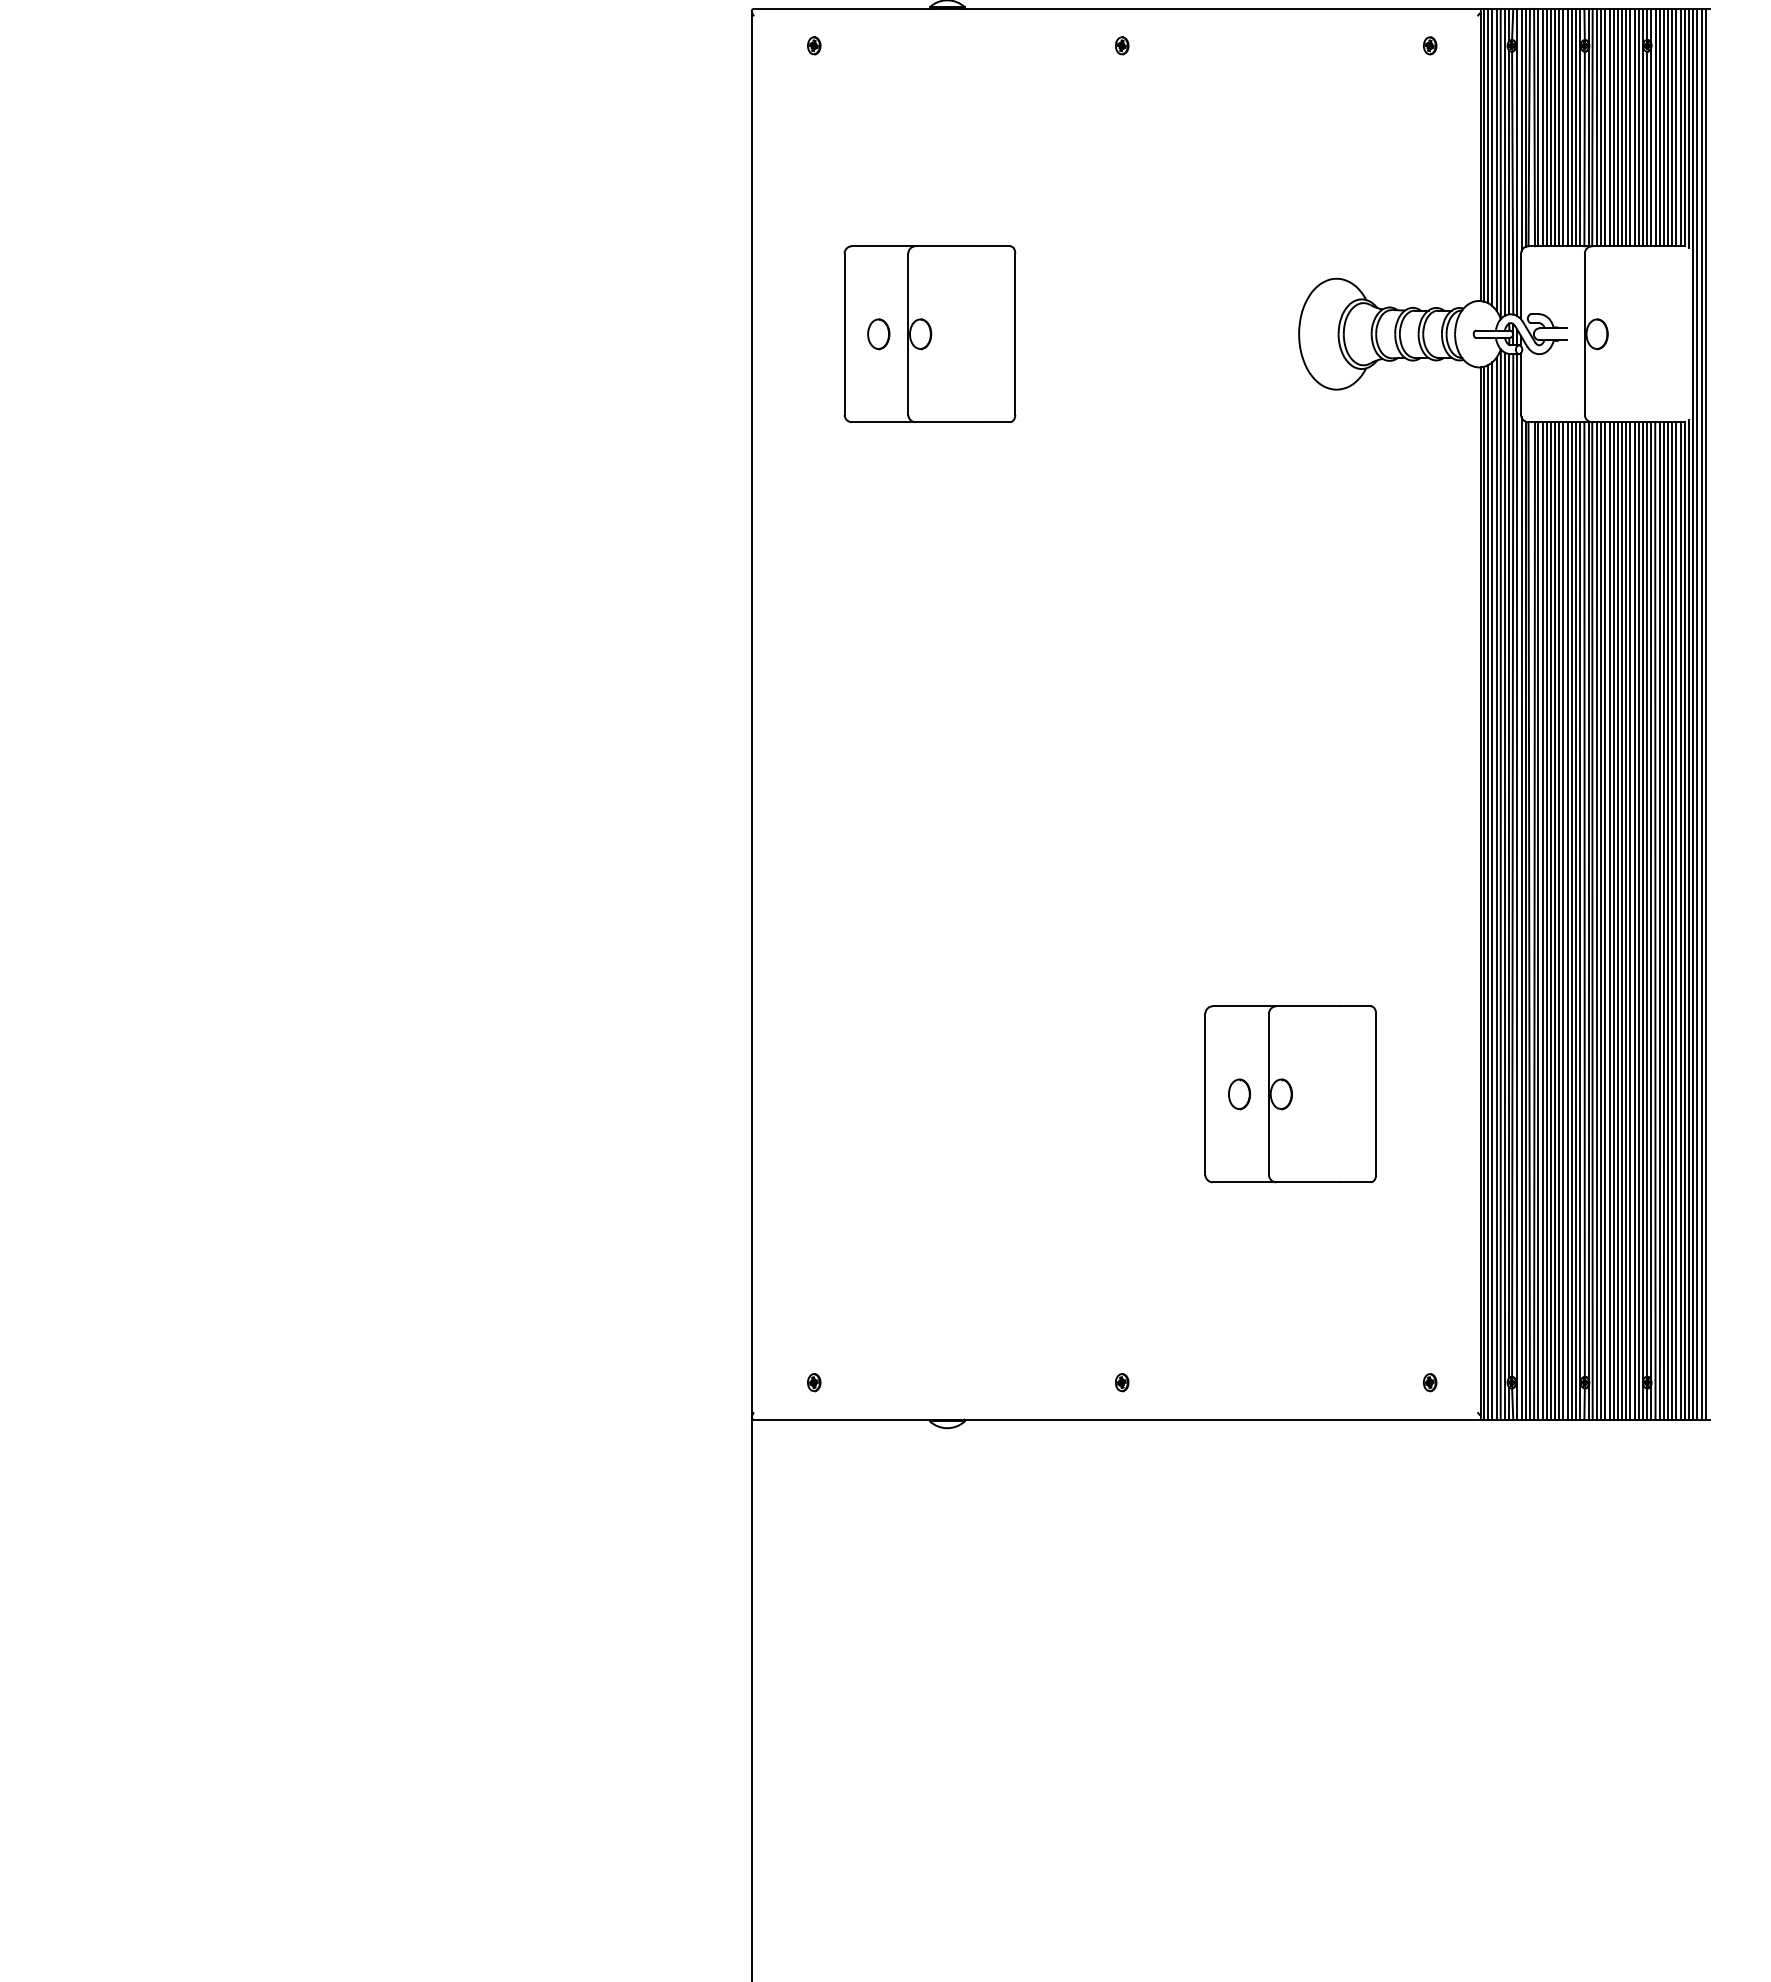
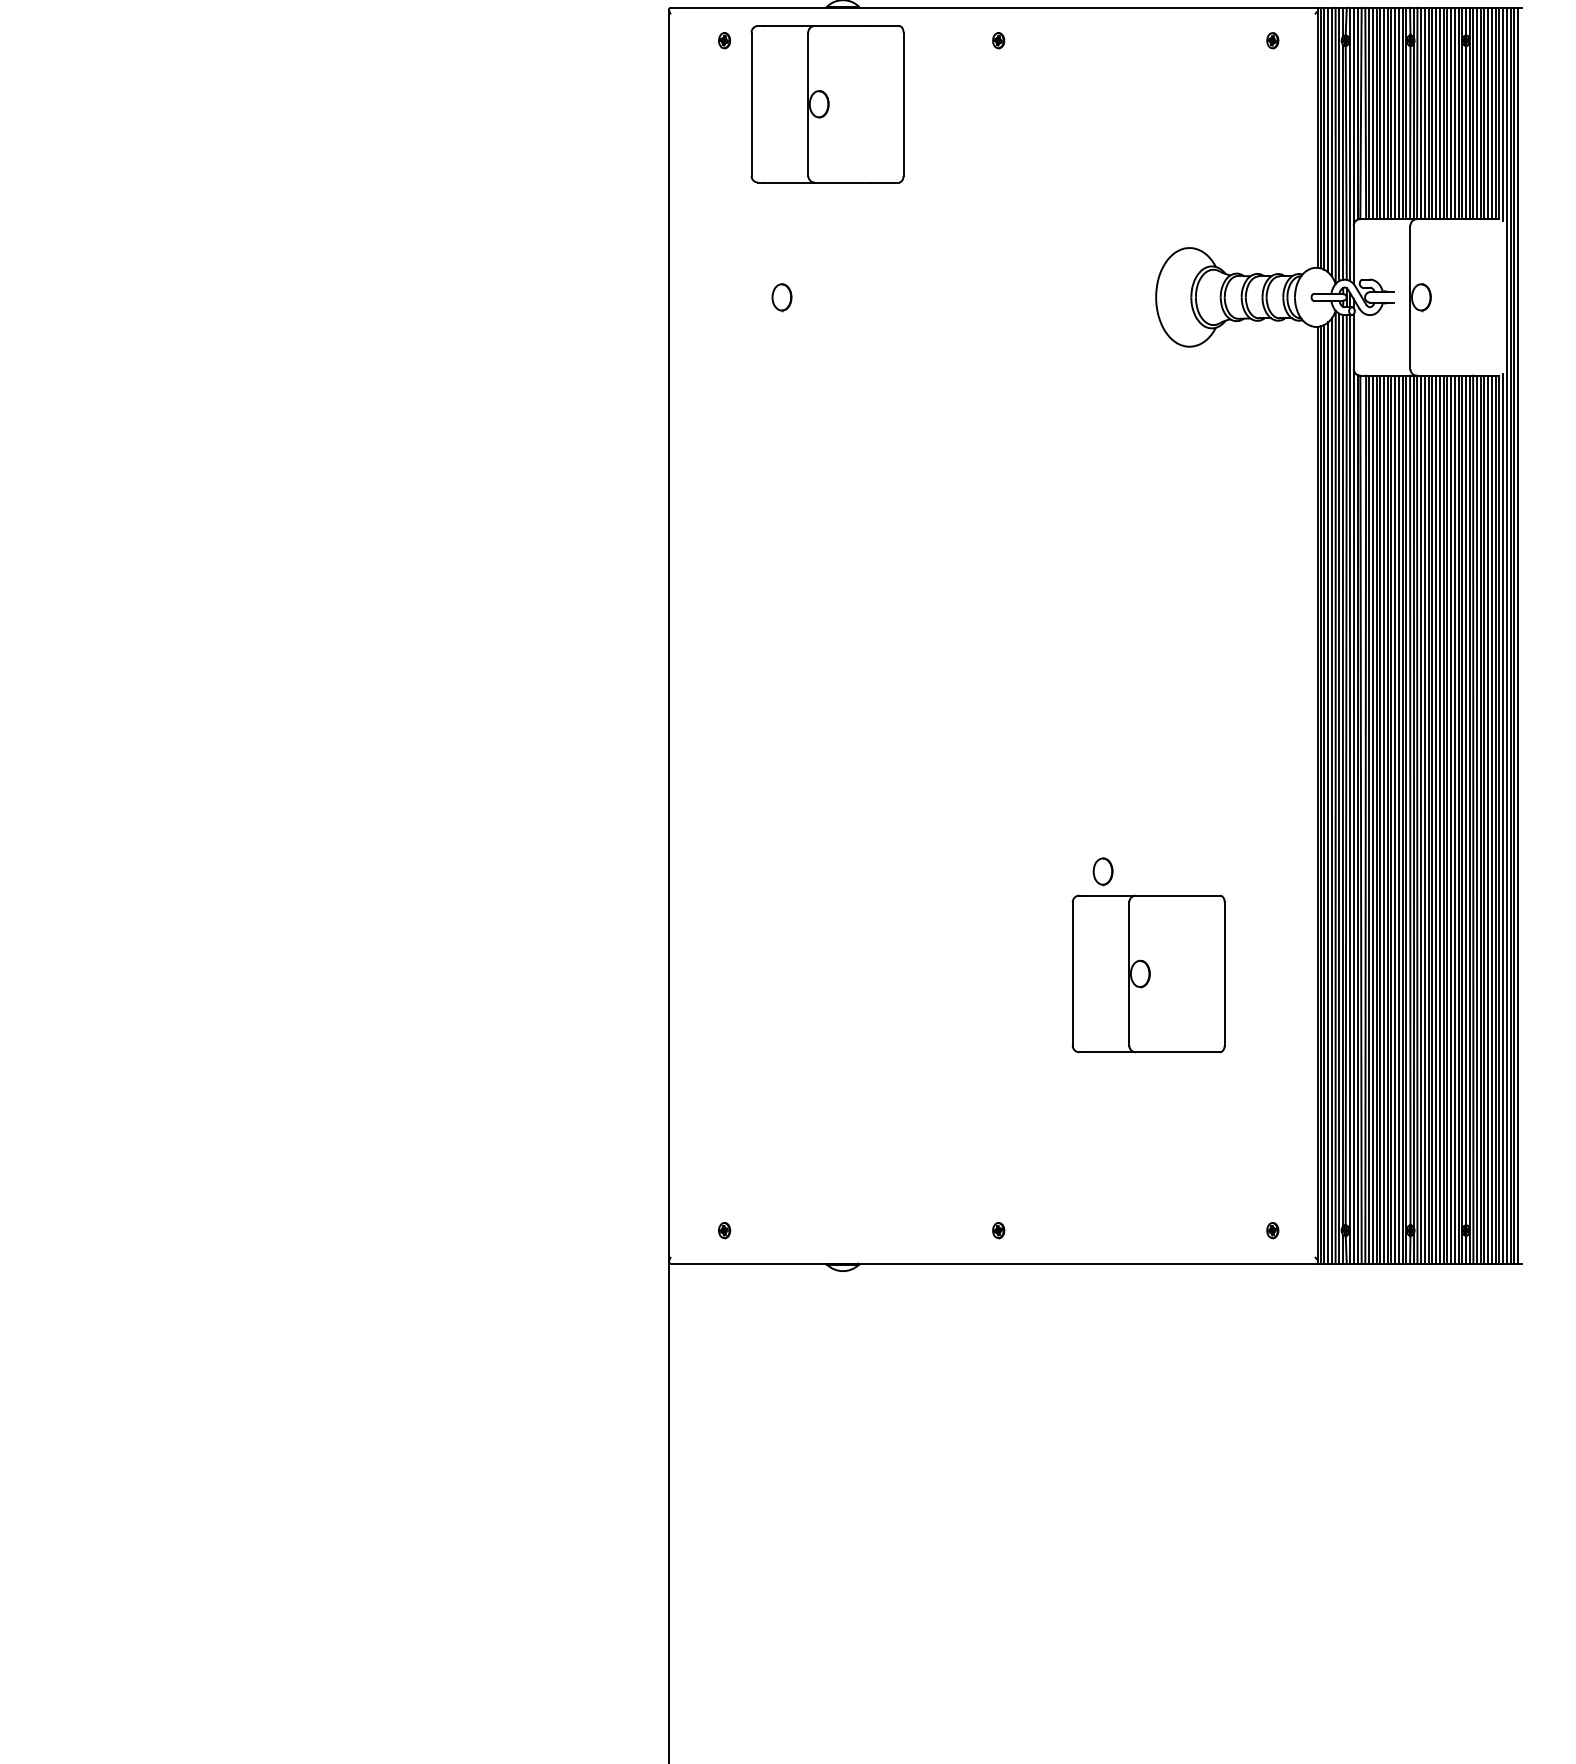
part: (929, 334) -> (827, 104), moved
part: (1239, 1094) -> (1103, 871), moved

